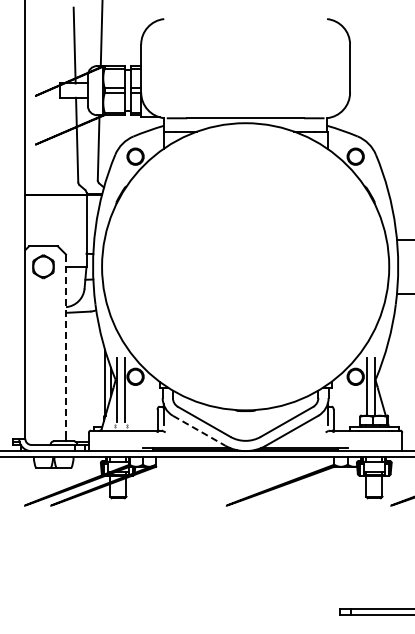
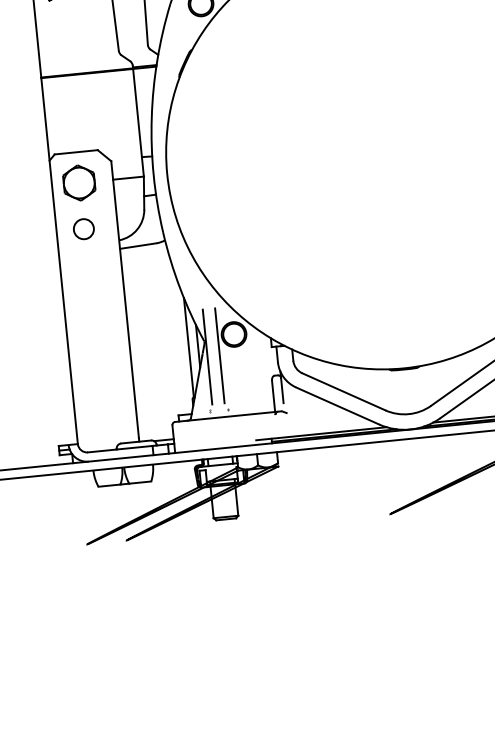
circle: (43, 297) -> (83, 229), added
line: (66, 347) -> (125, 300), dashed -> solid
line: (199, 431) -> (338, 406), dashed -> solid

